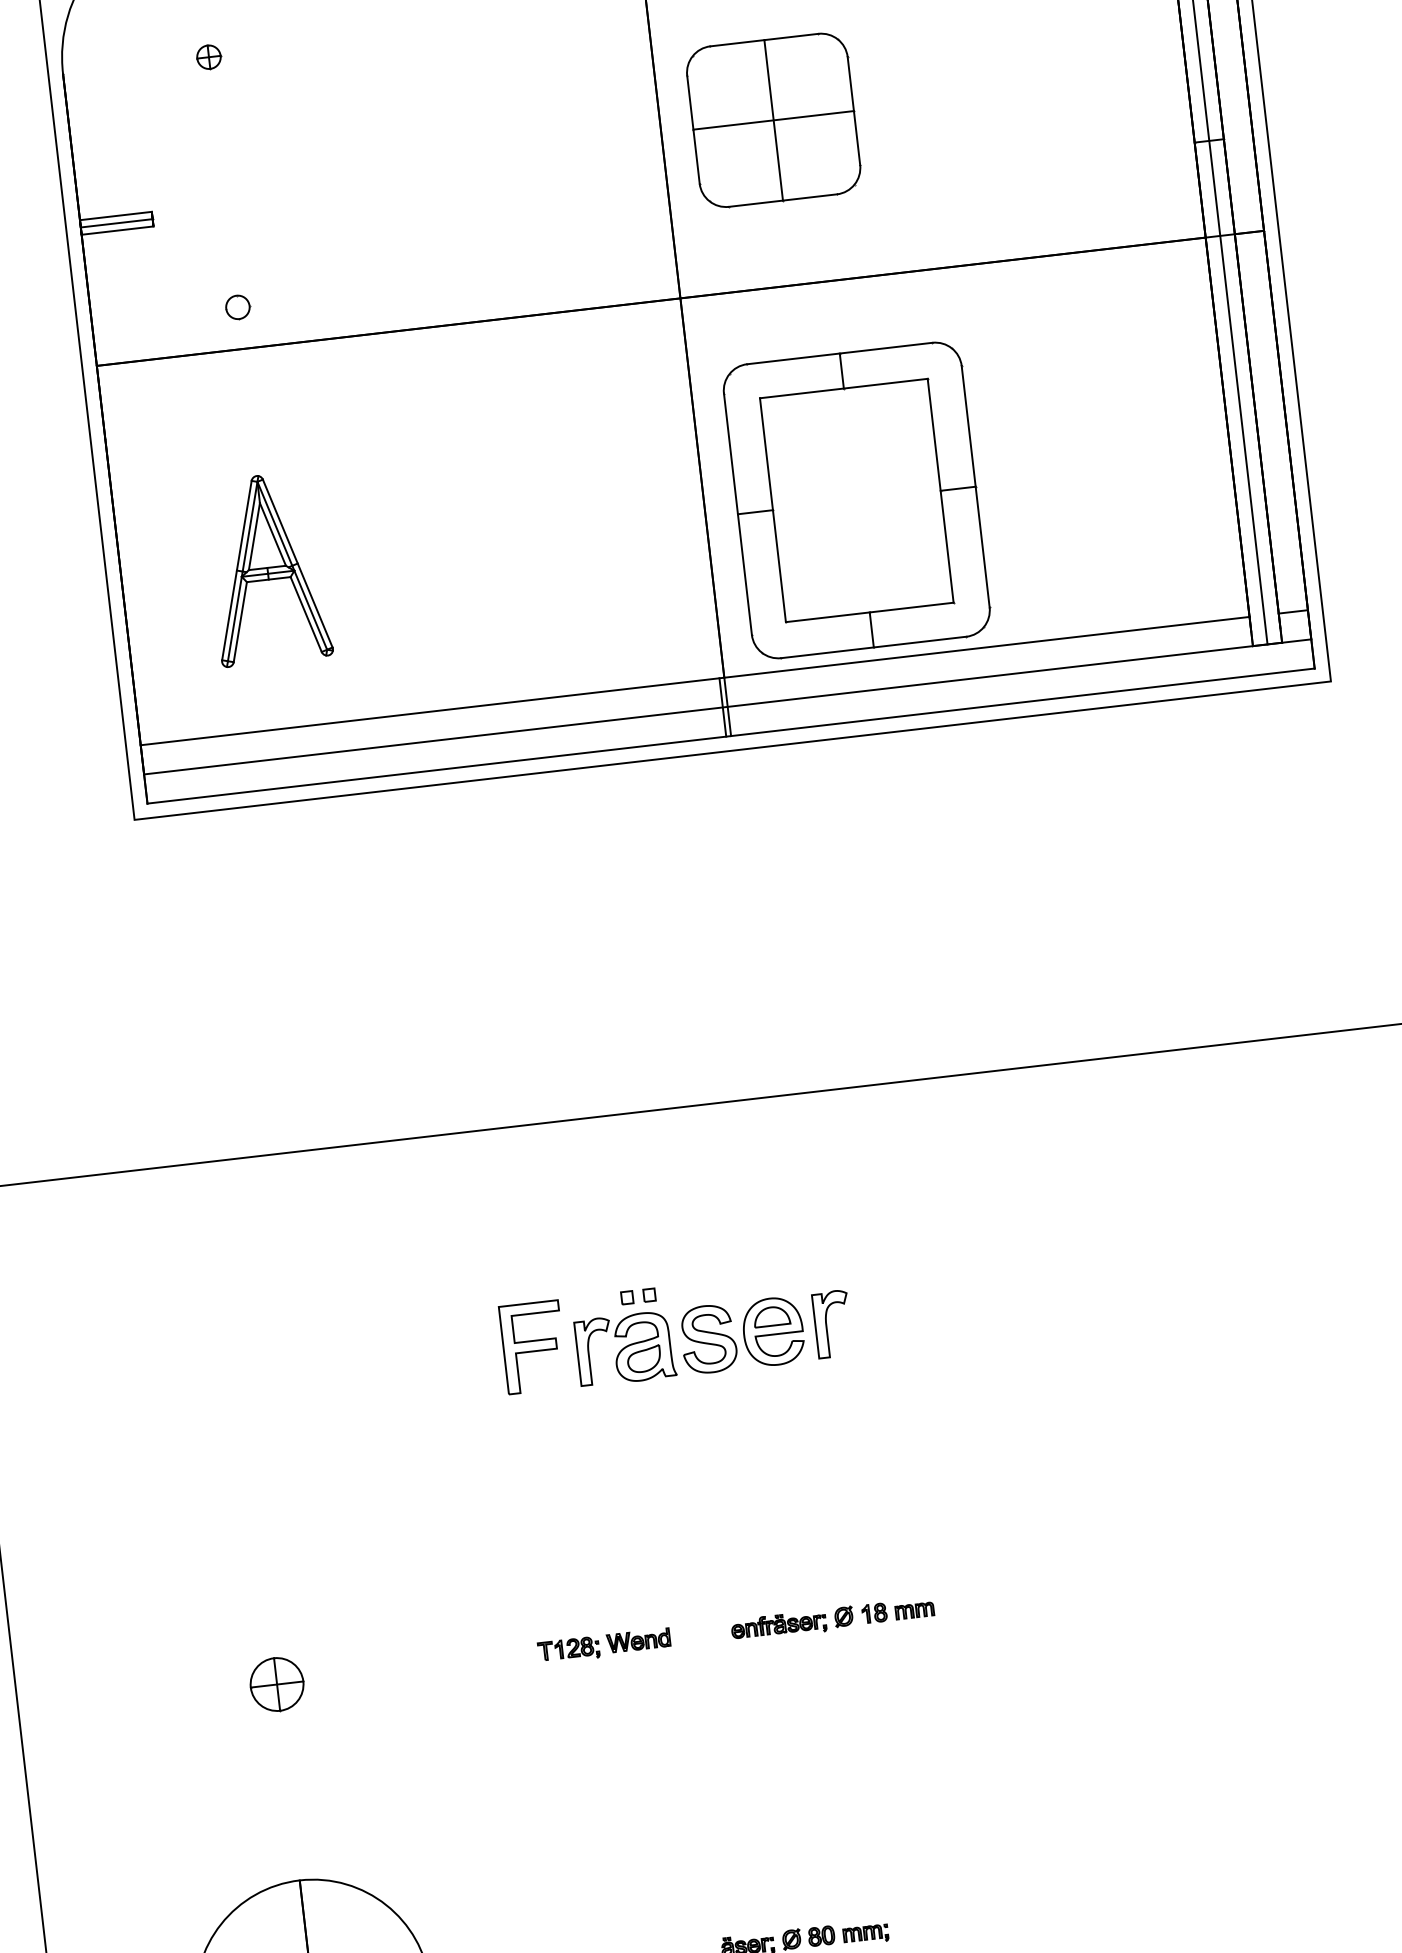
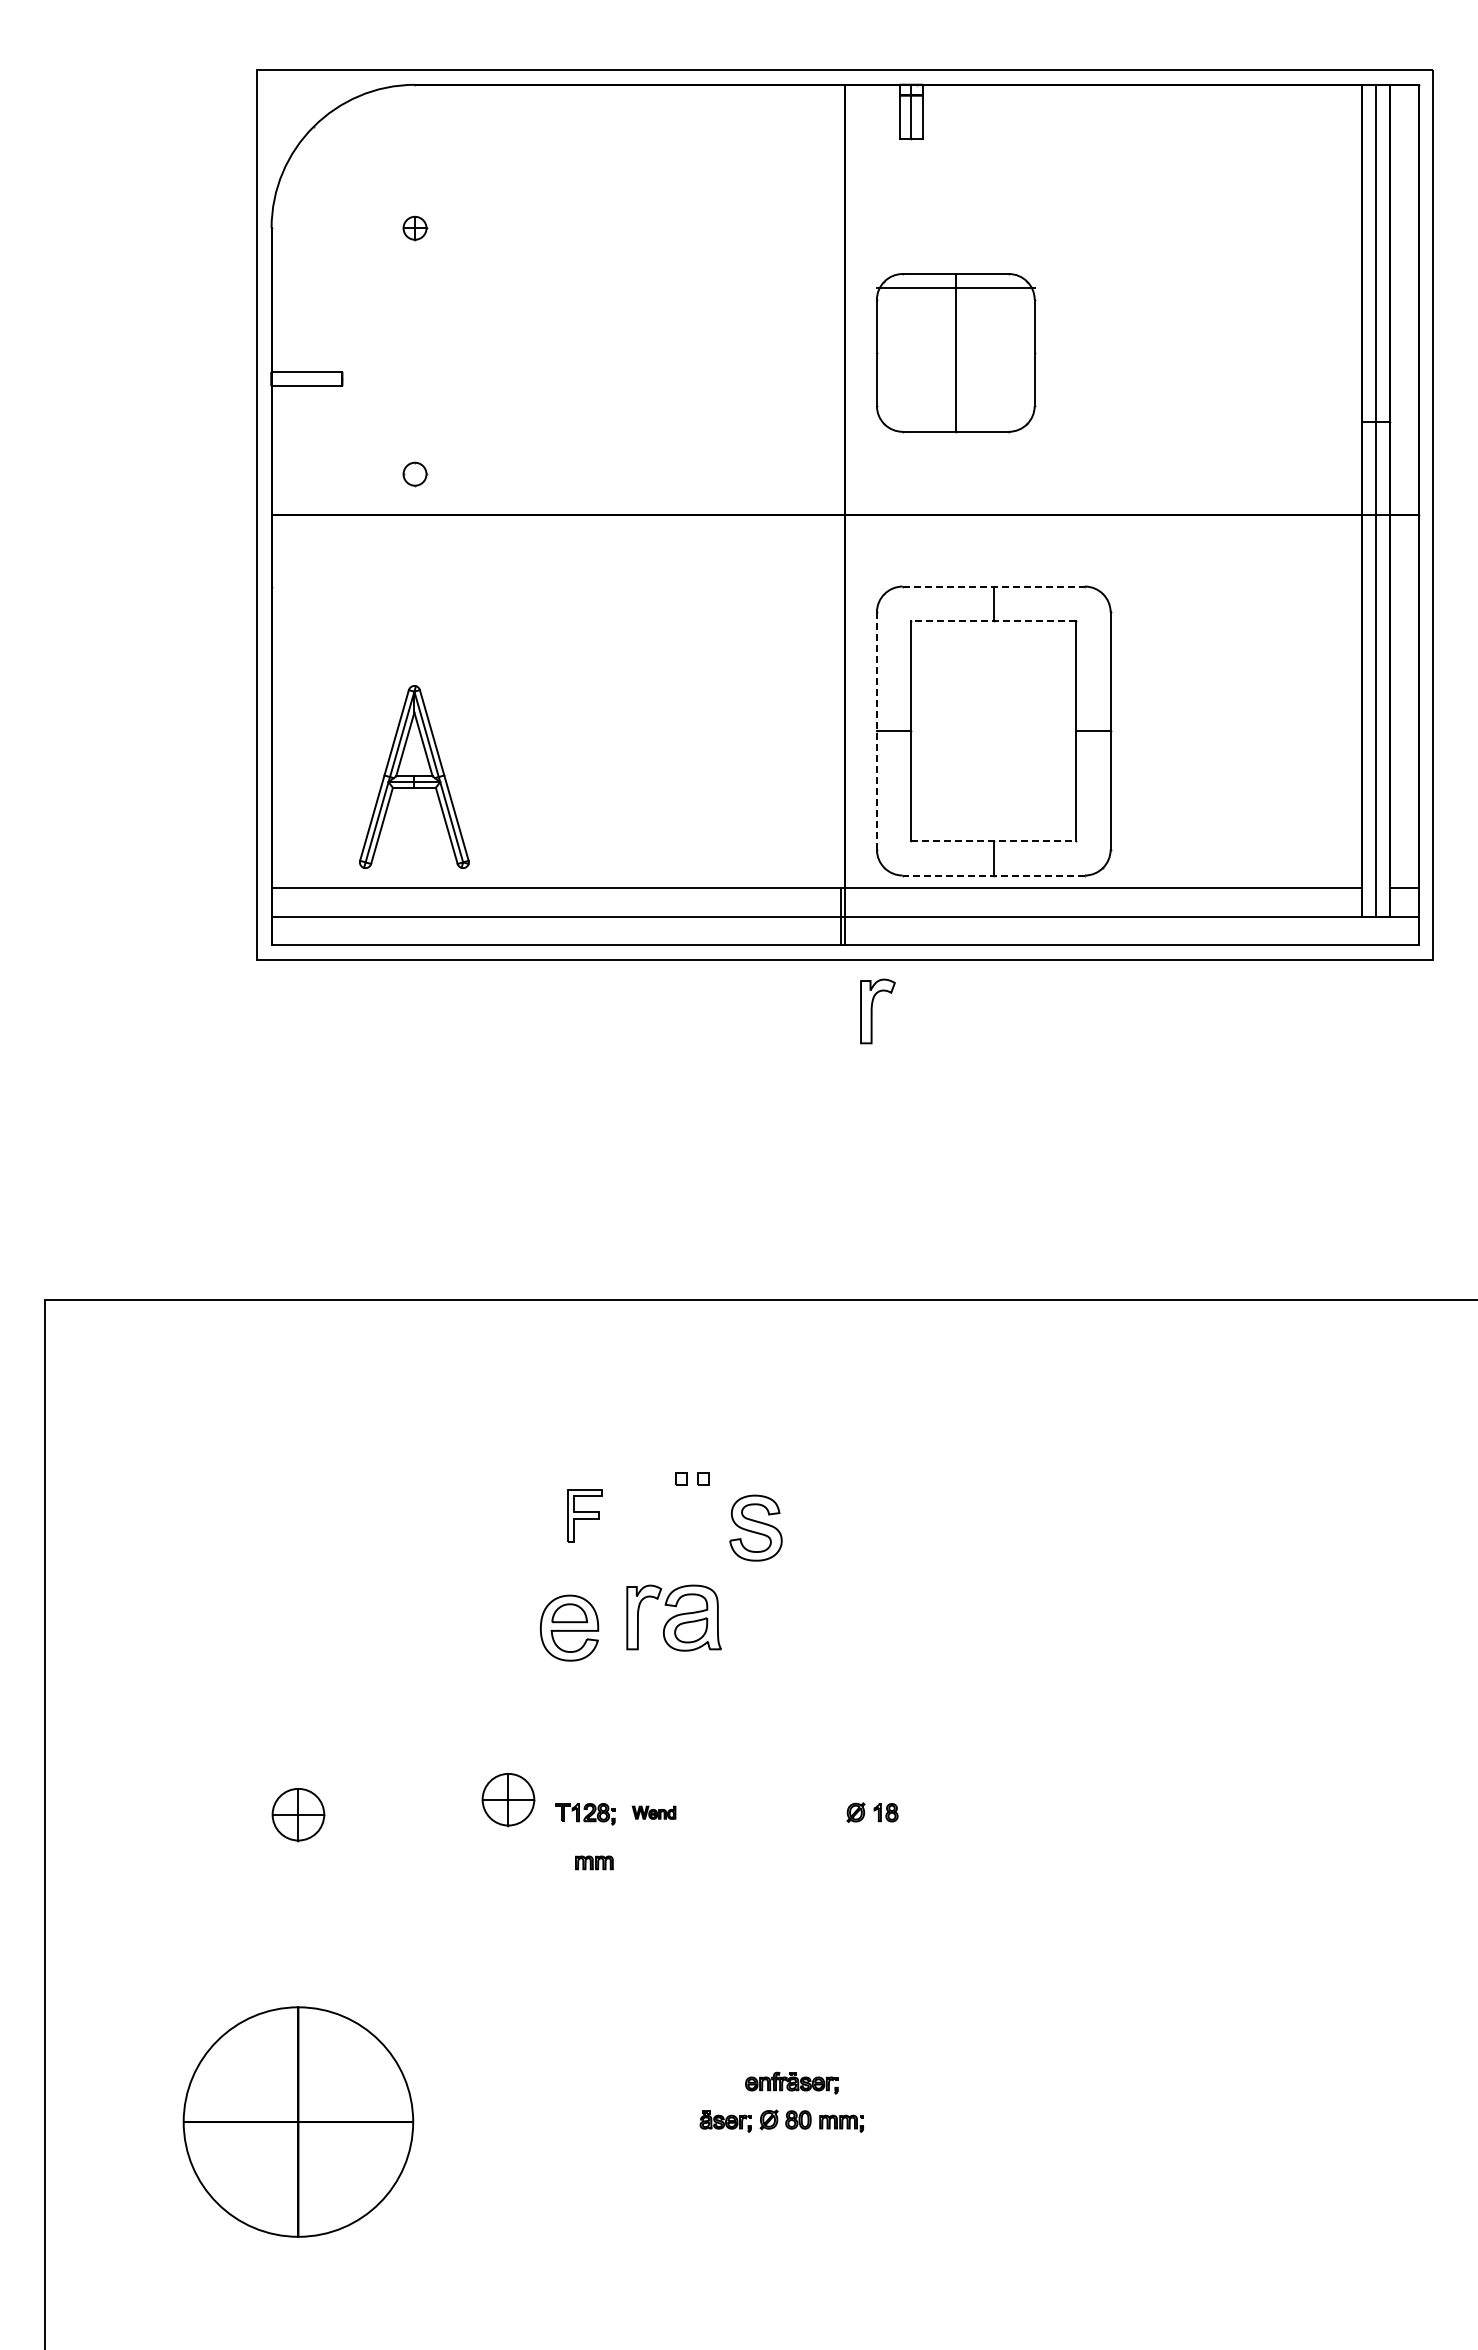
line: (773, 119) -> (955, 287), moved
line: (116, 223) -> (306, 379), removed
line: (840, 353) -> (994, 586), solid -> dashed
line: (843, 388) -> (993, 620), solid -> dashed
line: (737, 514) -> (876, 731), solid -> dashed
part: (267, 568) -> (414, 776), moved
line: (870, 612) -> (994, 841), solid -> dashed
line: (873, 647) -> (993, 875), solid -> dashed
part: (832, 1324) -> (877, 1011), moved
part: (773, 1331) -> (569, 1627), moved
part: (532, 1346) -> (584, 1515), size x0.6
part: (624, 1348) -> (673, 1617), moved
part: (914, 1610) -> (594, 1862), moved
part: (778, 1625) -> (791, 2082), moved
part: (637, 1640) -> (653, 1812), size x0.7
part: (489, 1645) -> (508, 1800), added

